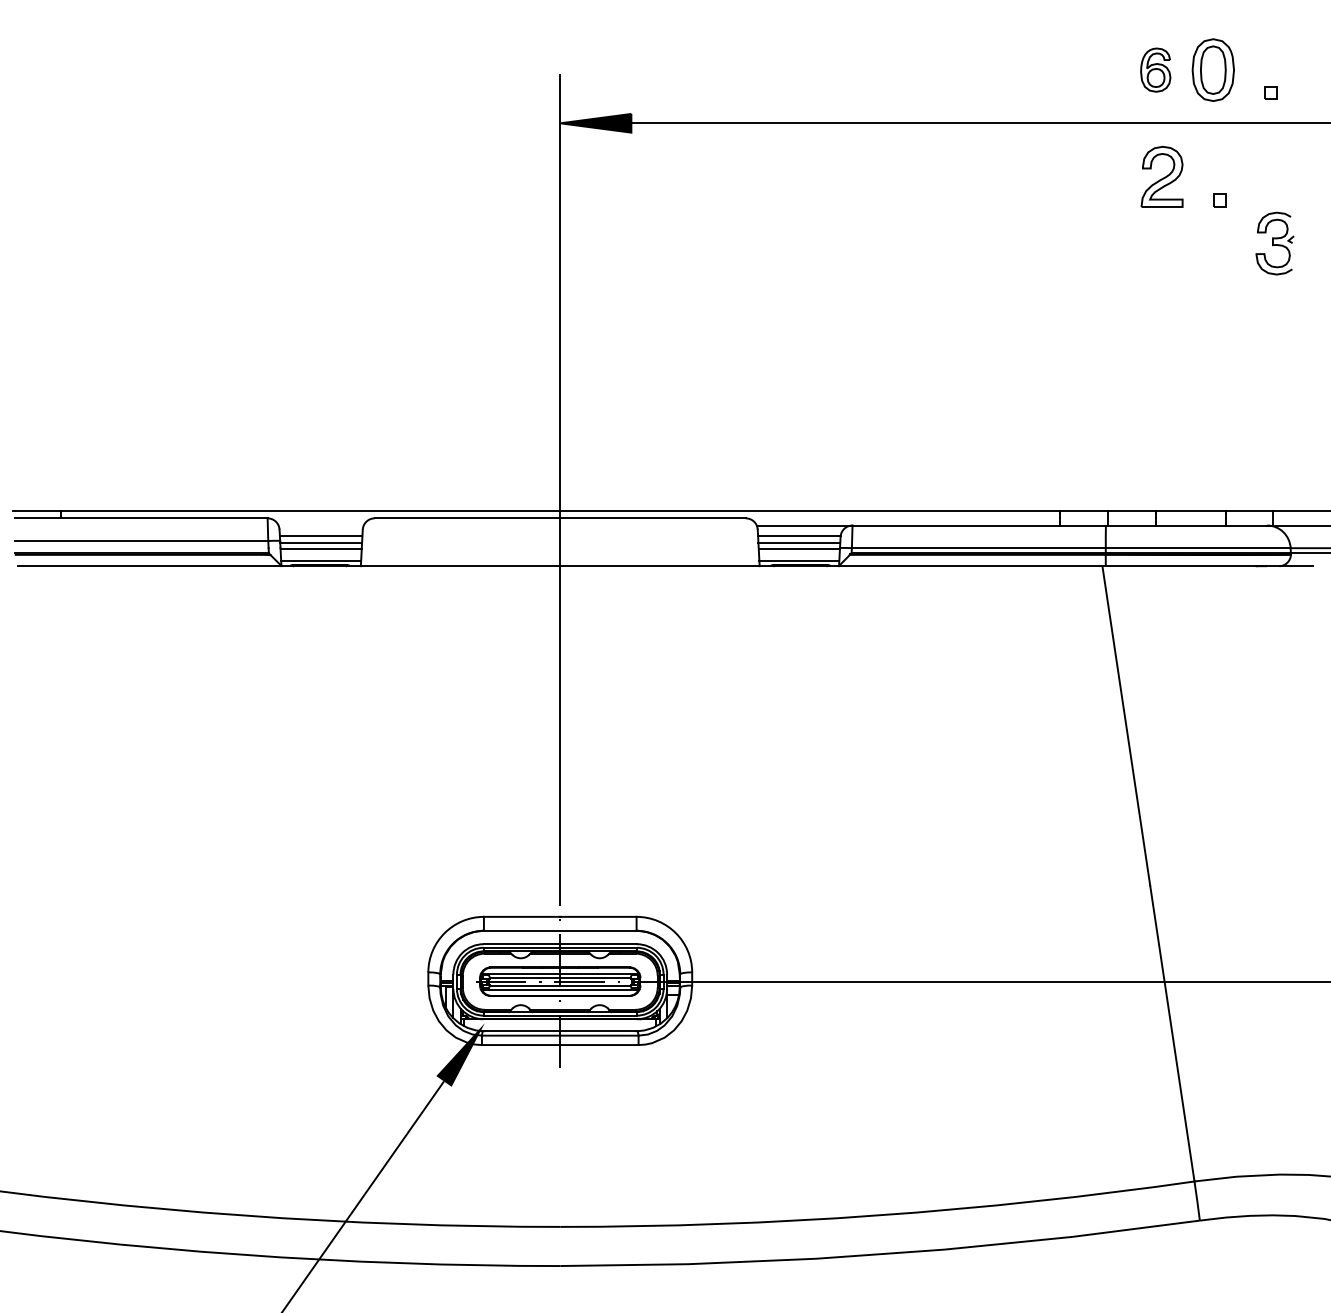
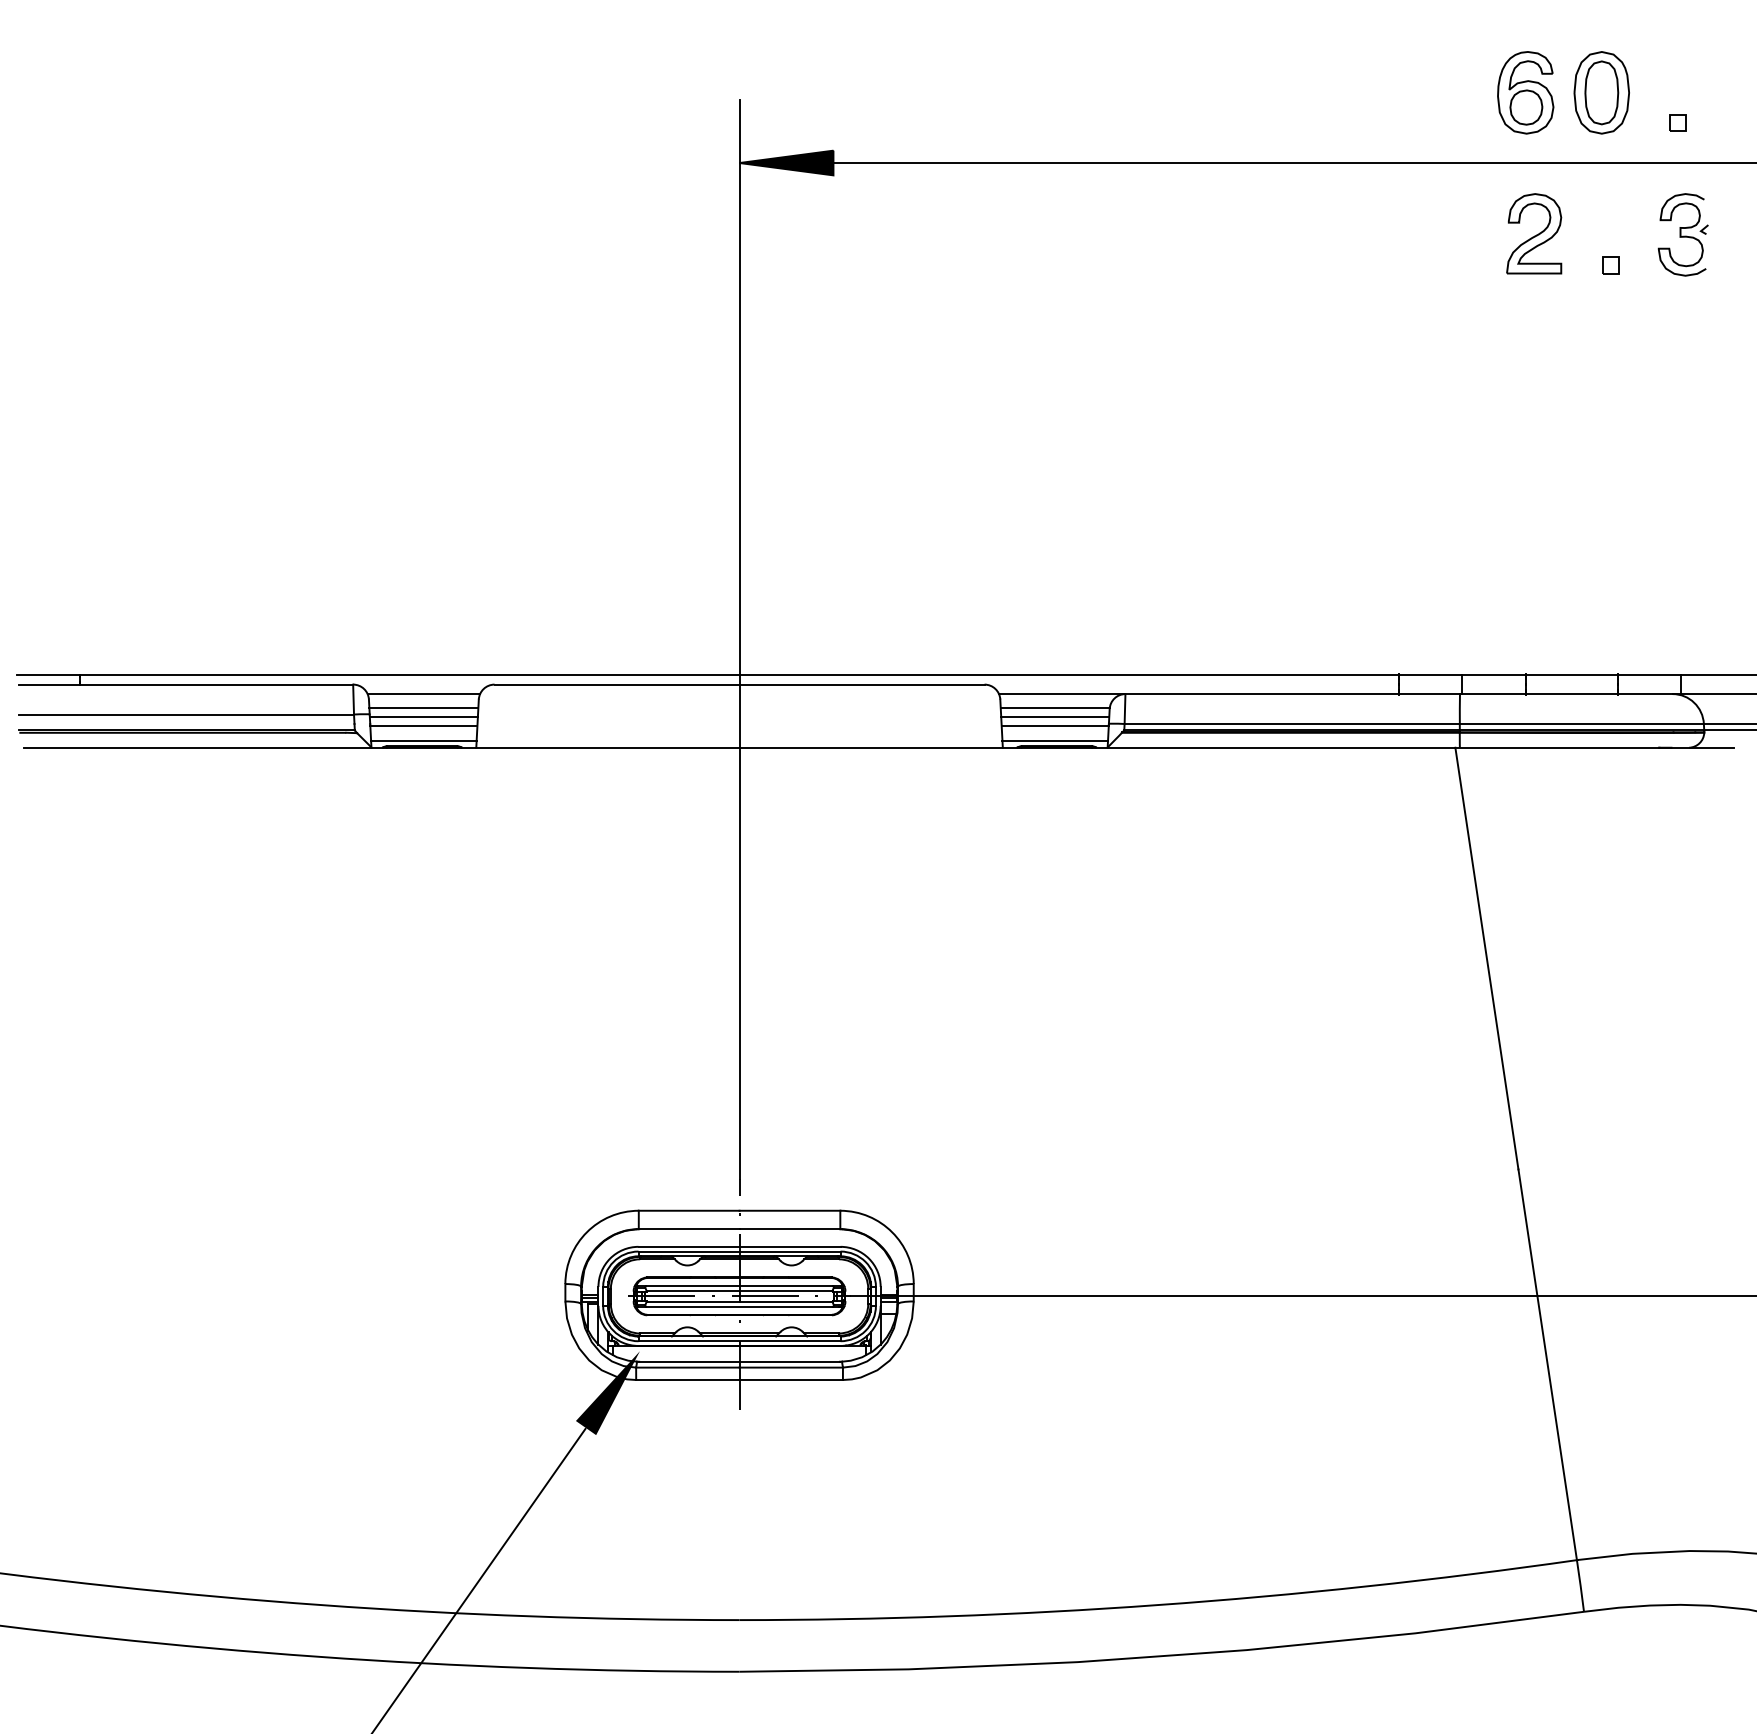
part: (1155, 69) -> (1525, 92), size x1.43
part: (1274, 243) -> (1682, 234), moved
line: (320, 525) -> (423, 694), added

